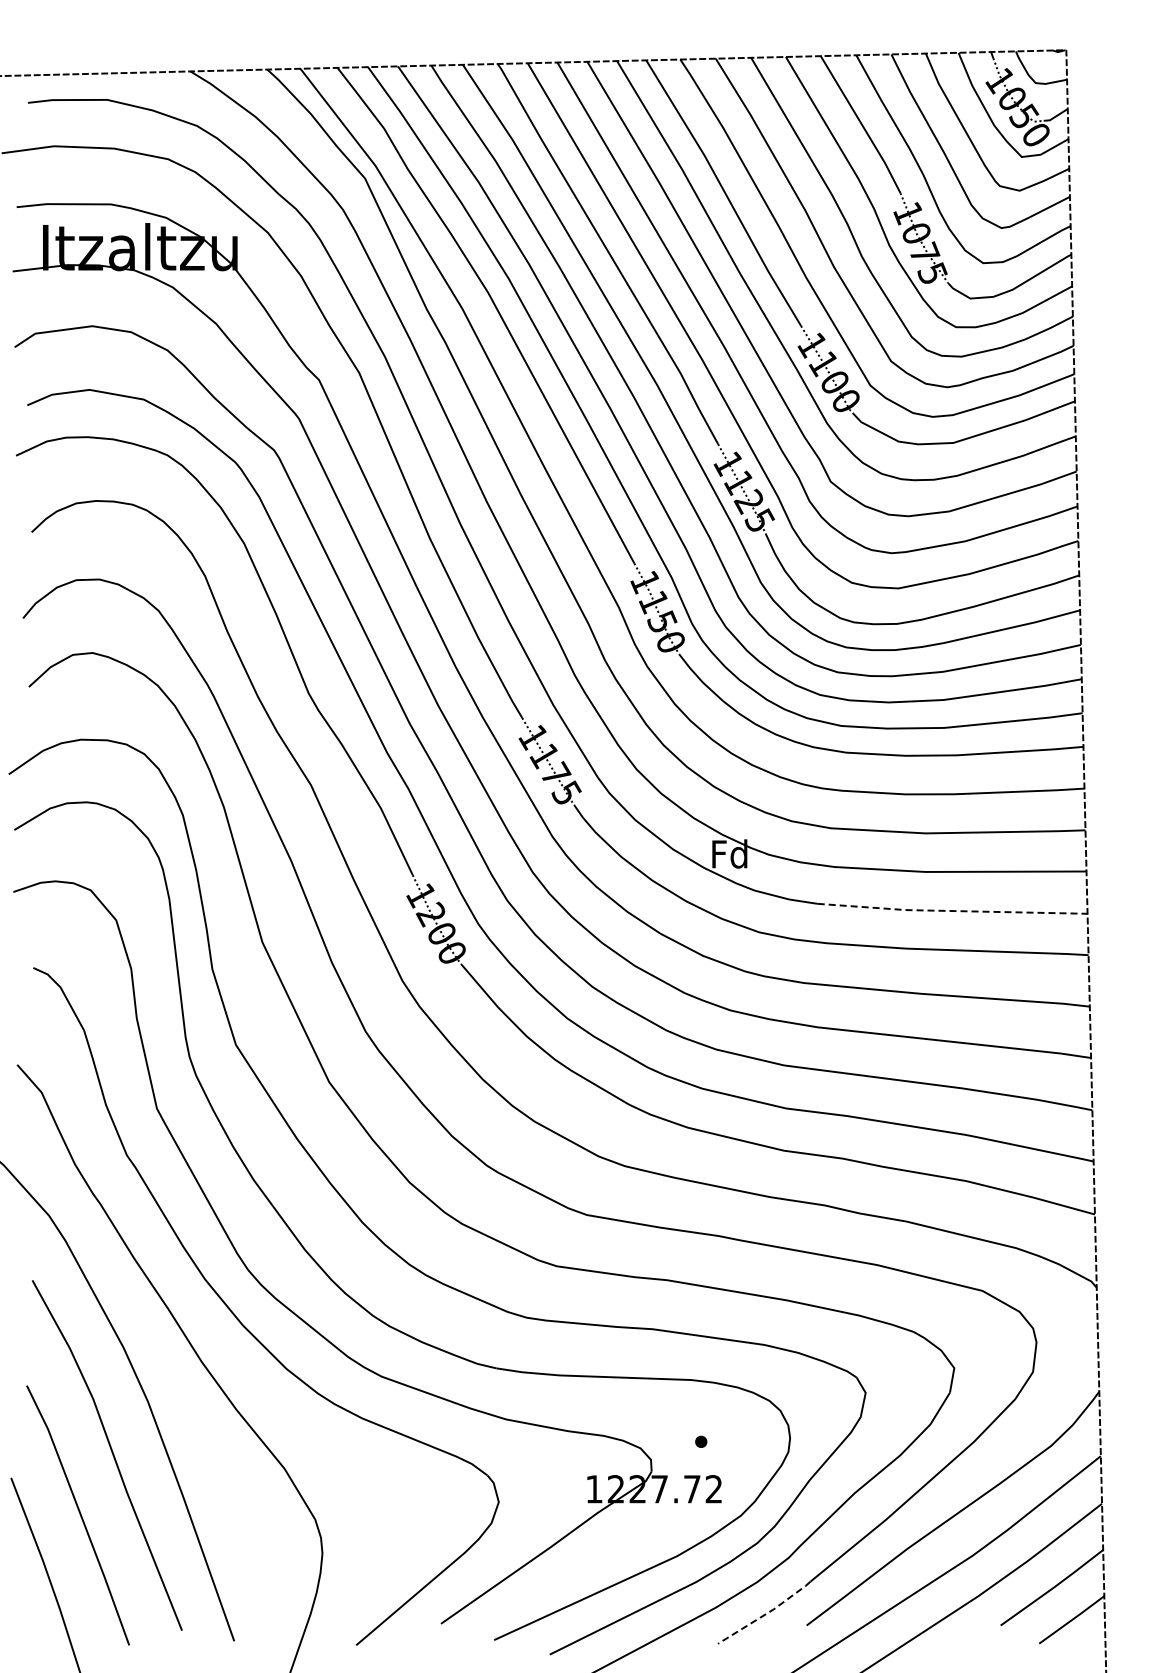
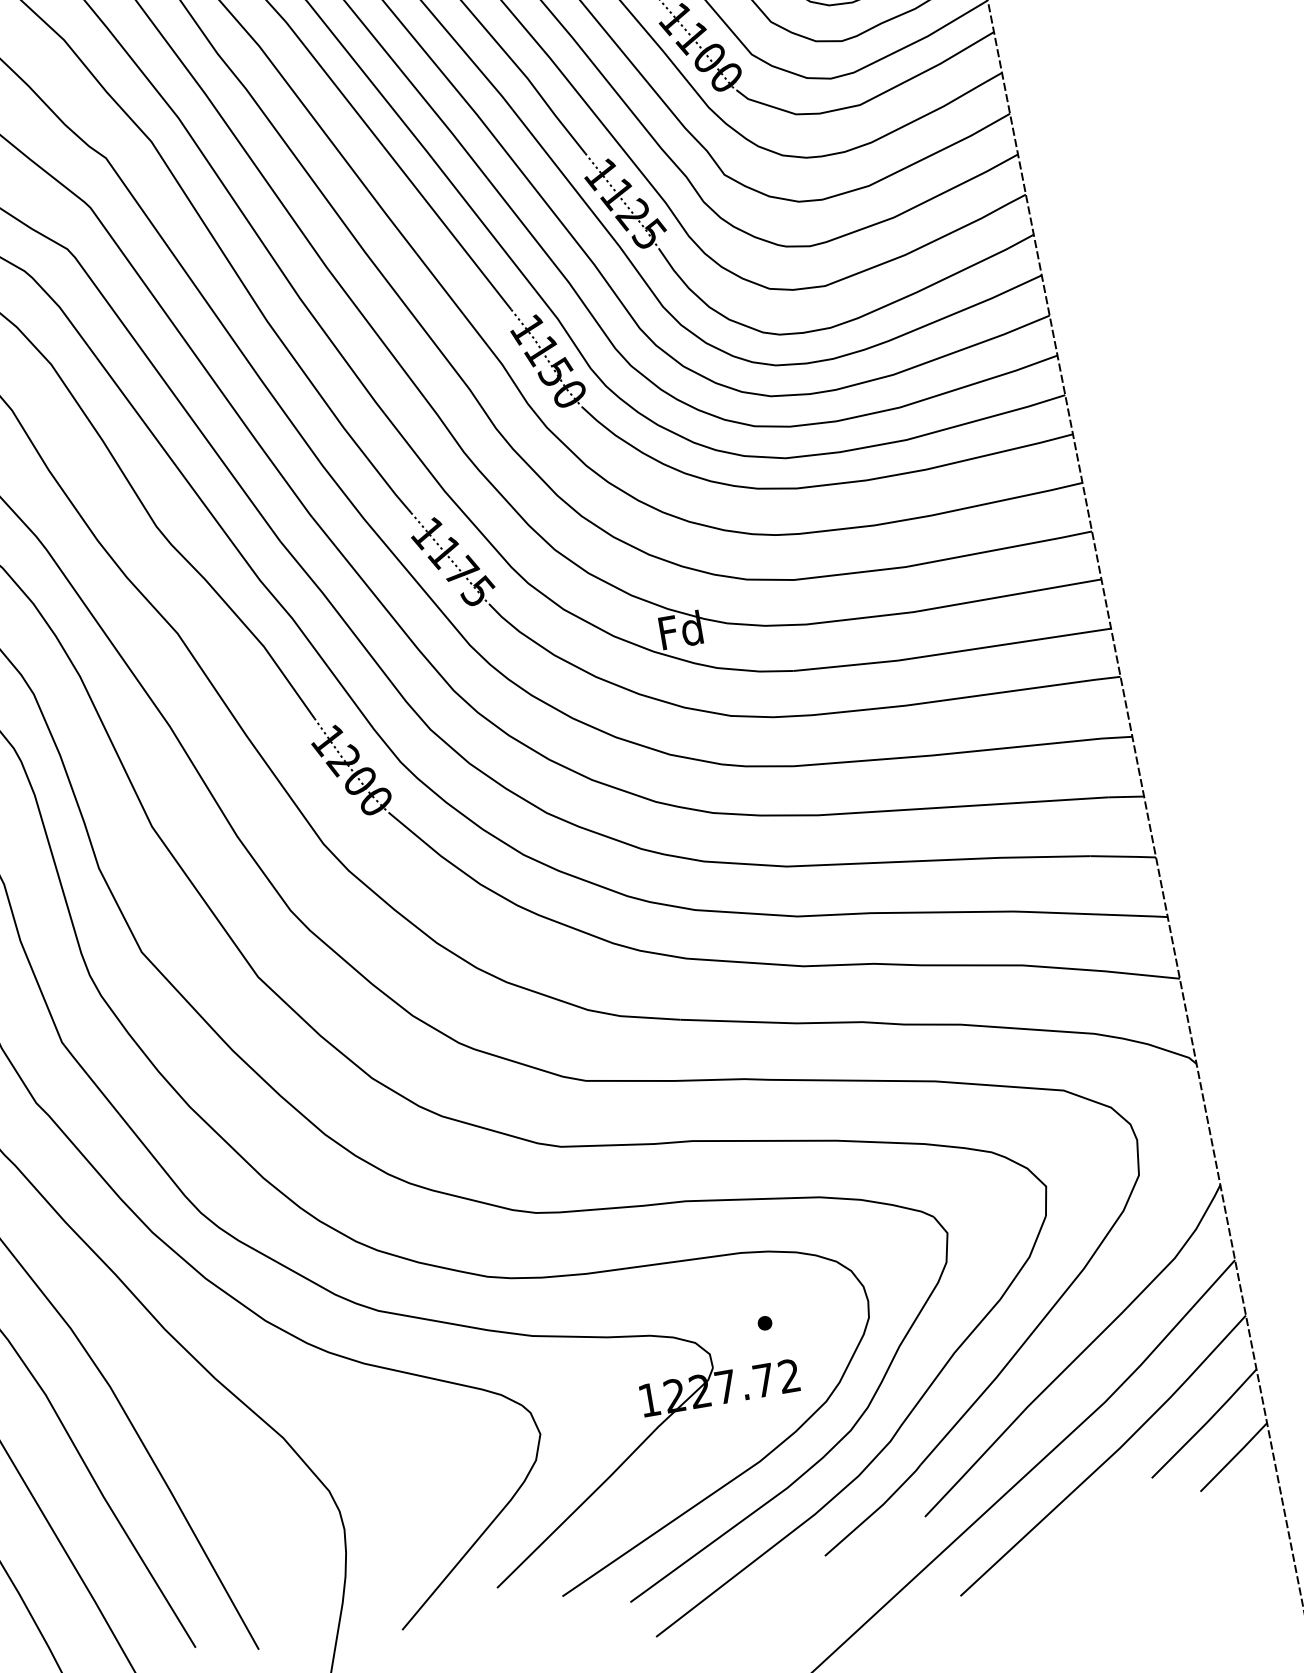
line: (951, 911) -> (951, 653), dashed -> solid
line: (766, 1614) -> (875, 1512), dashed -> solid

